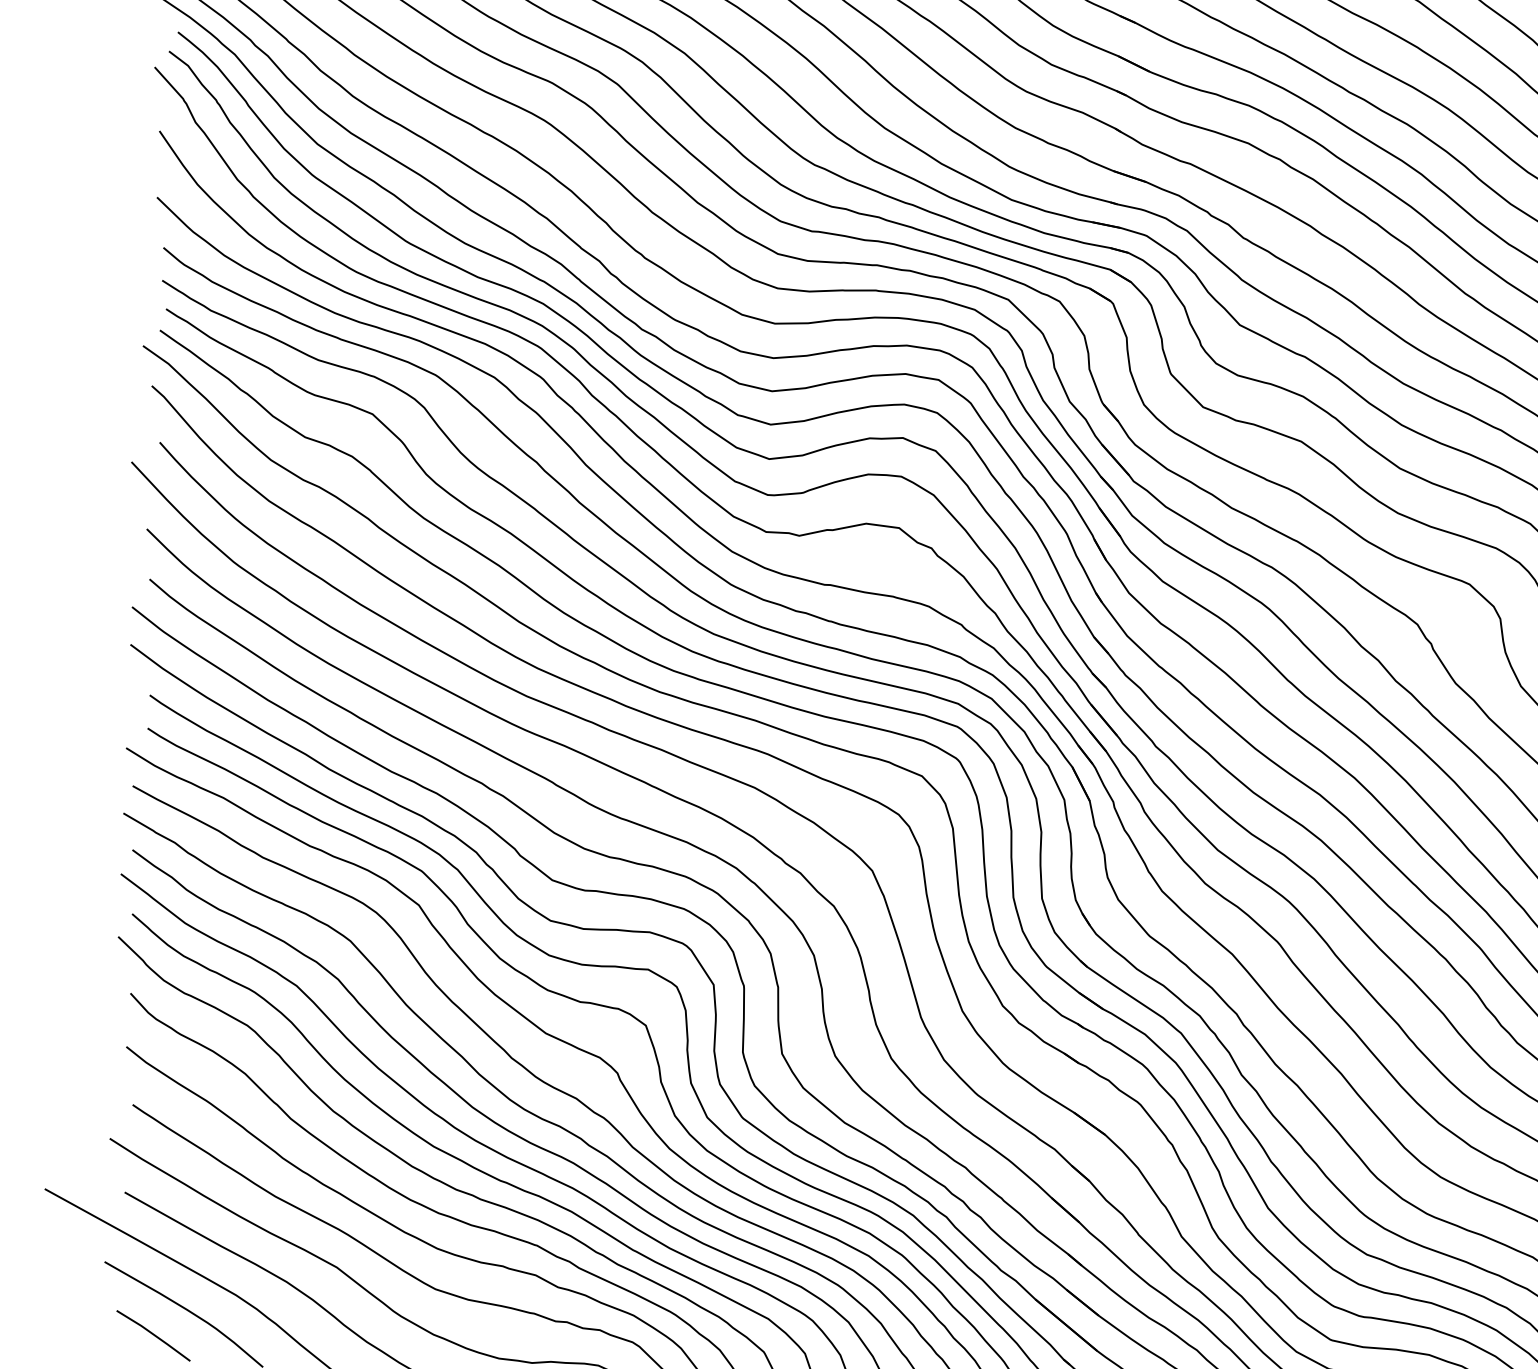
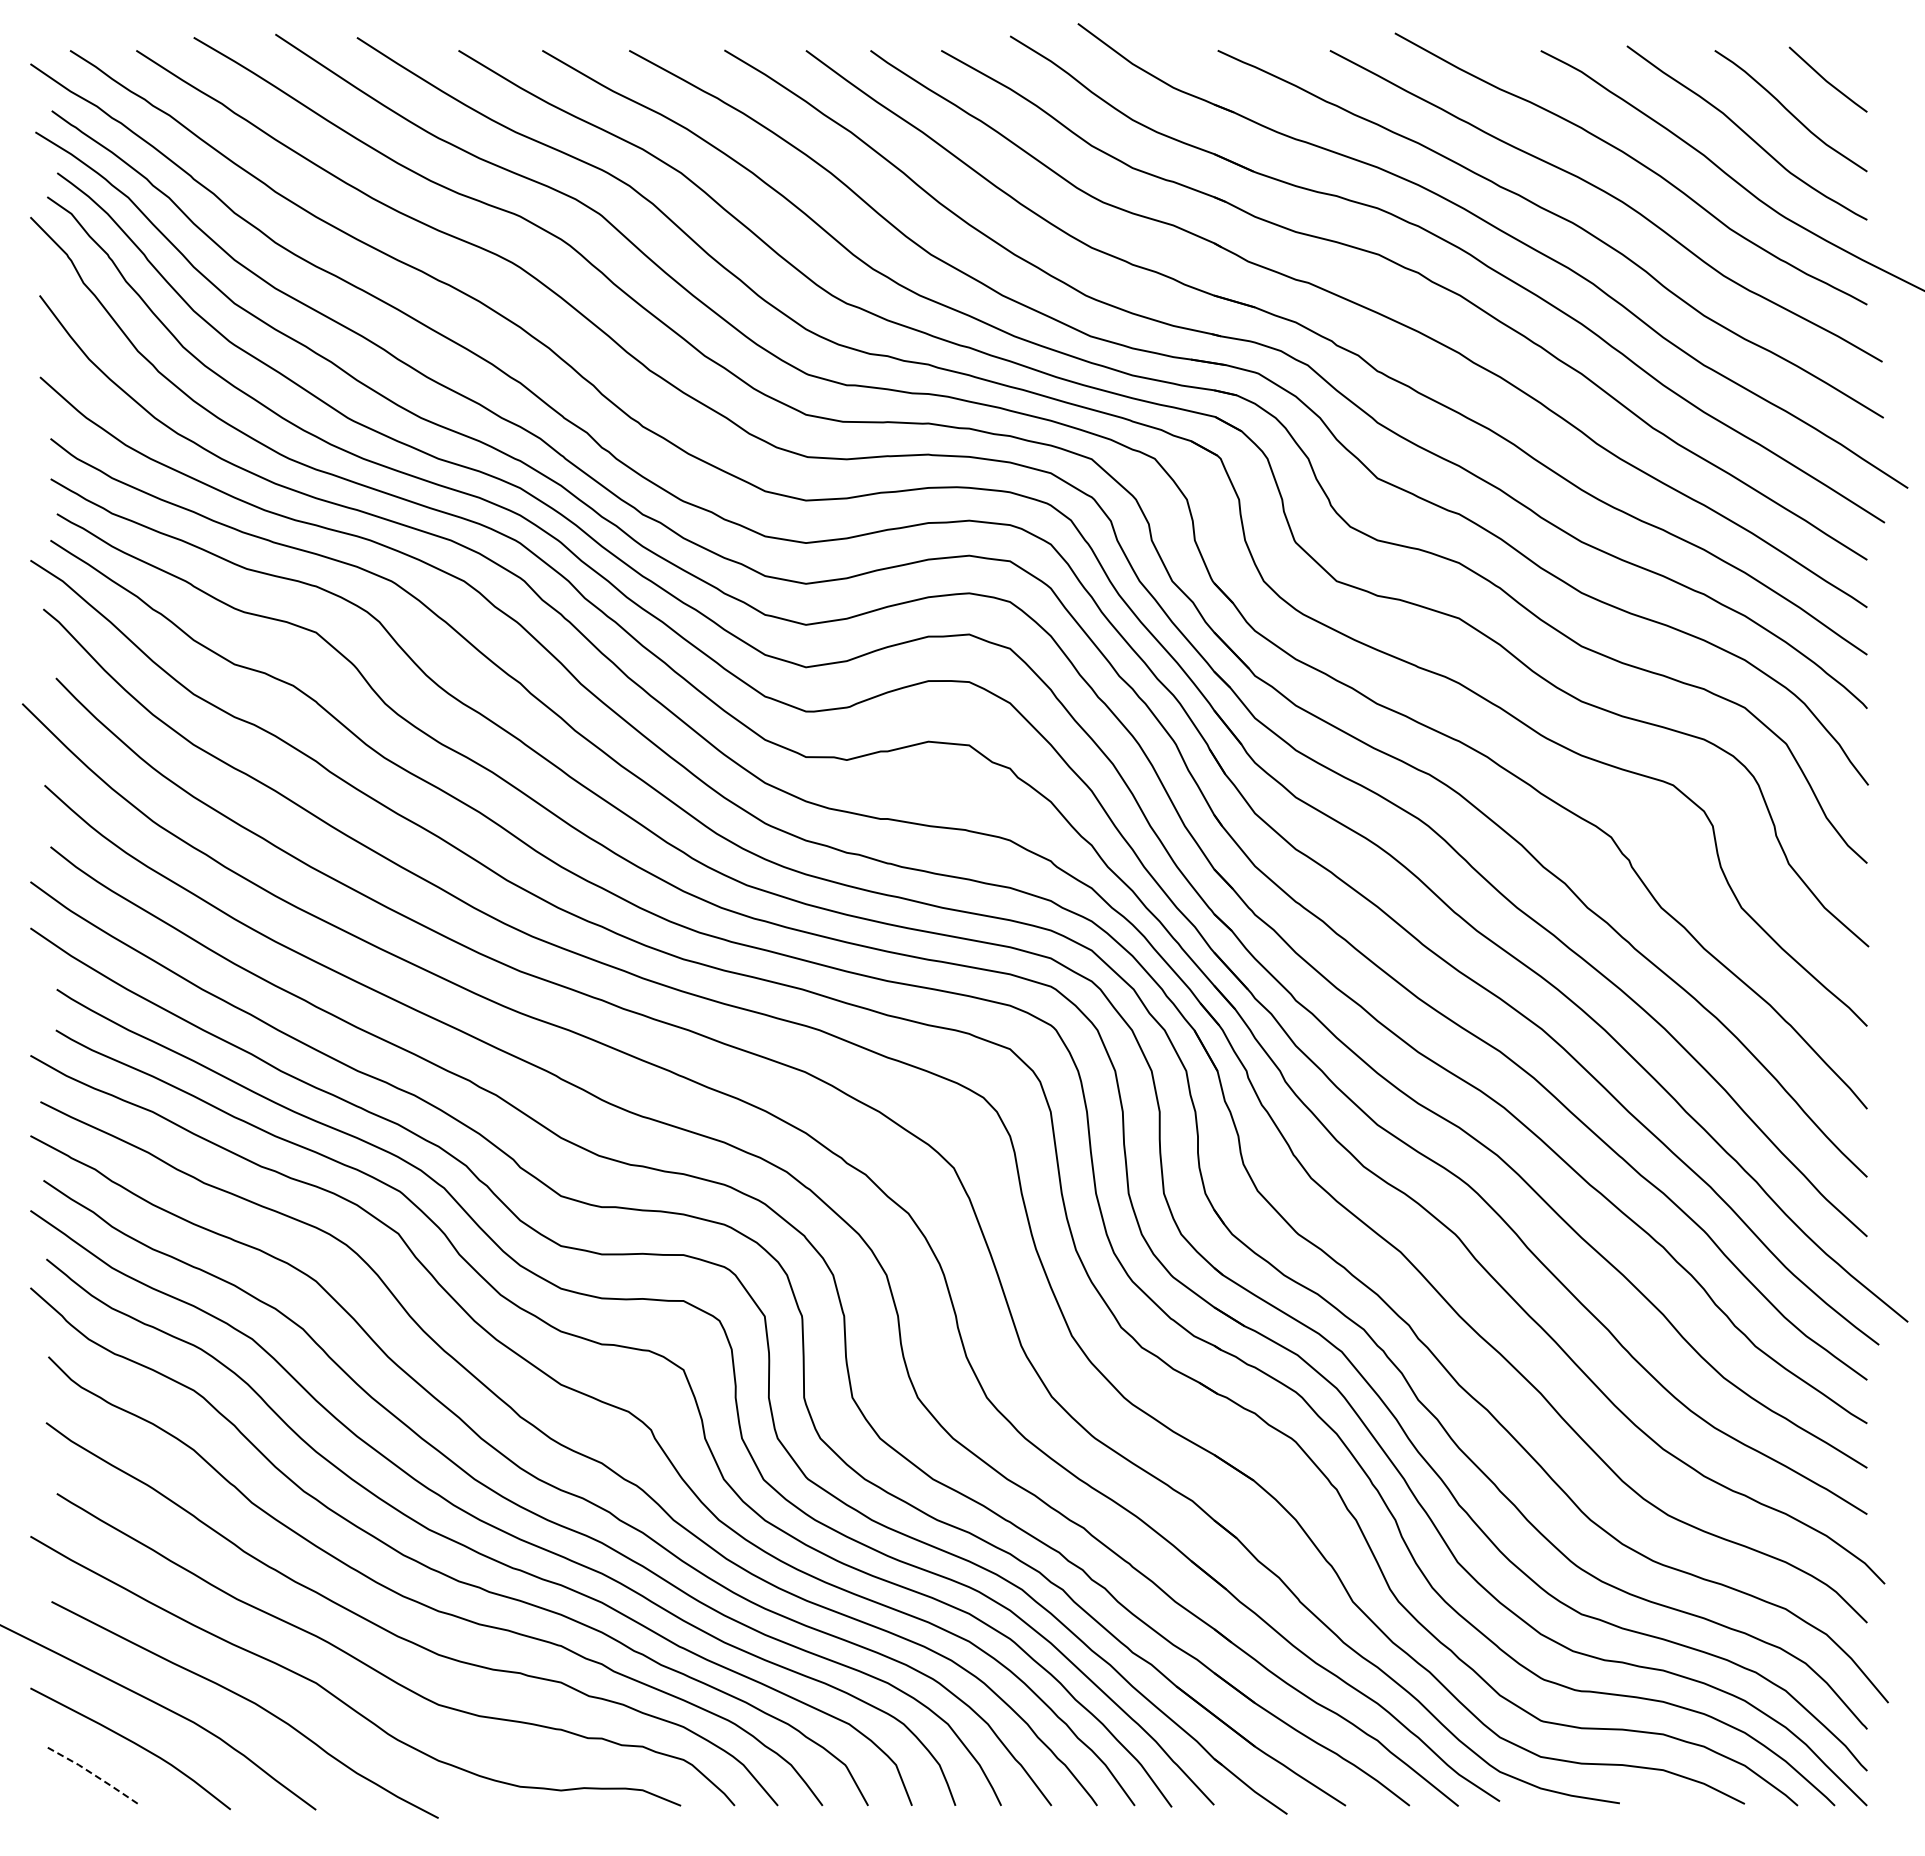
line: (154, 1334) -> (95, 1775), solid -> dashed

